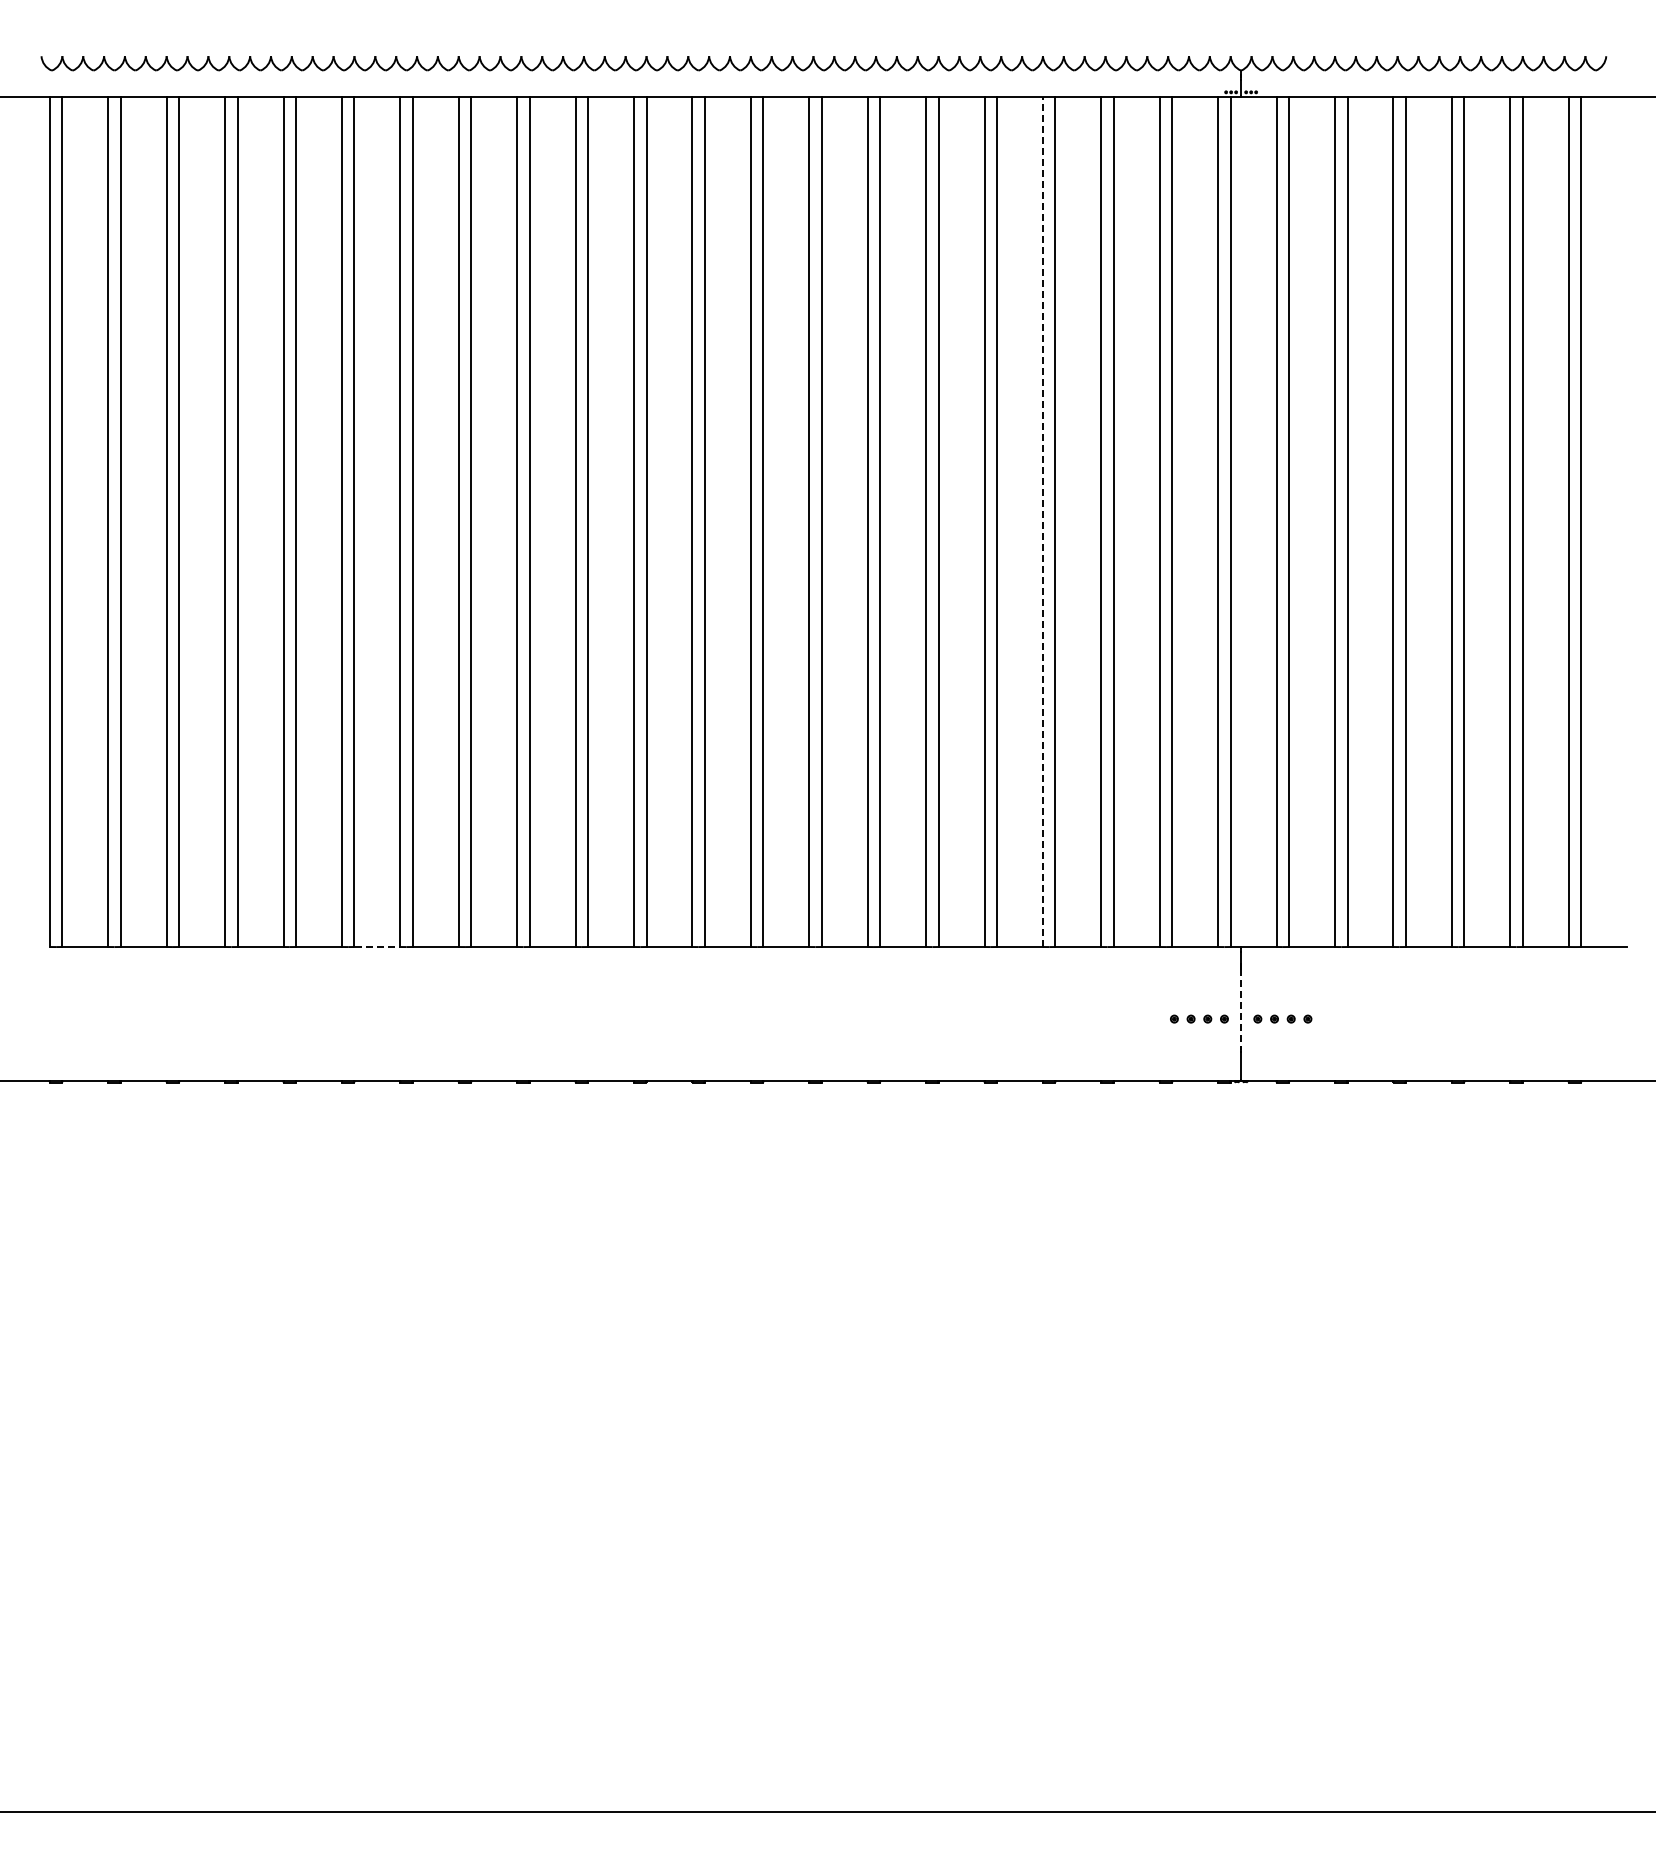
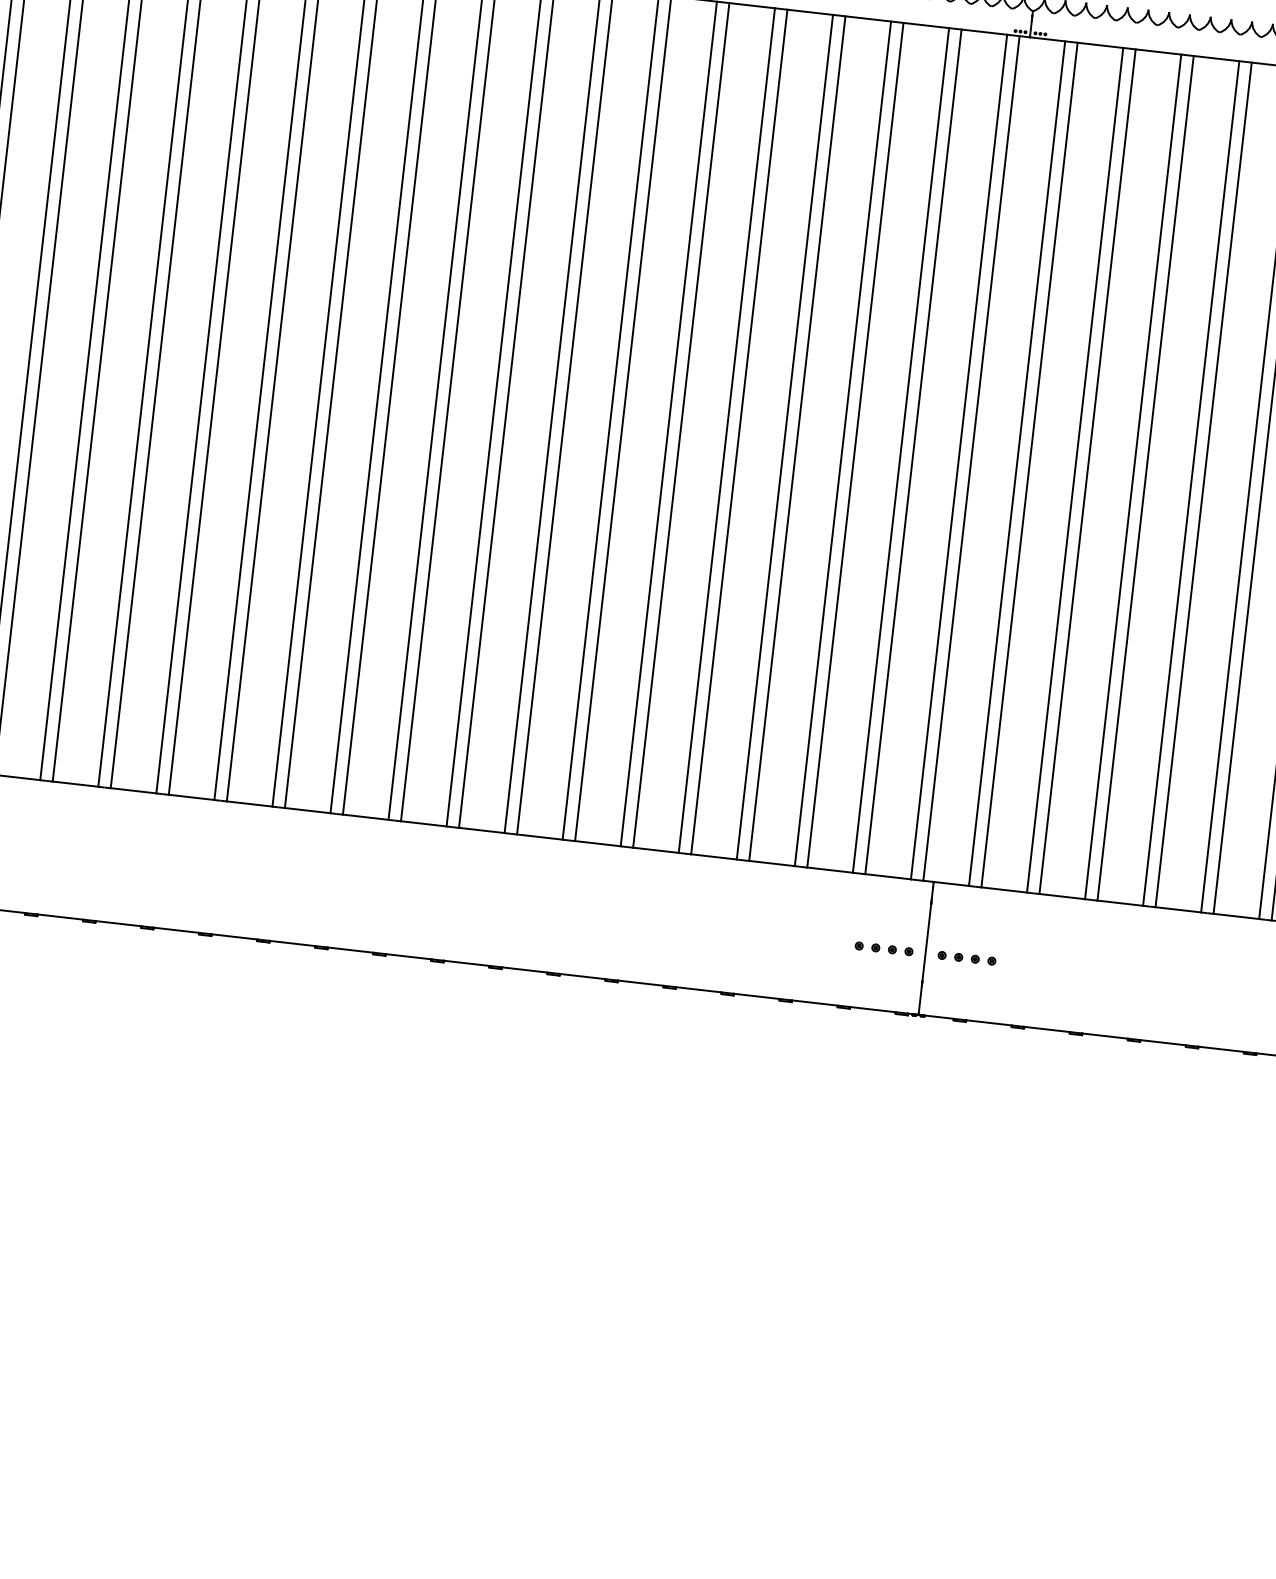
line: (1042, 521) -> (784, 436), dashed -> solid
line: (377, 946) -> (75, 783), dashed -> solid
line: (1241, 1008) -> (927, 943), dashed -> solid

